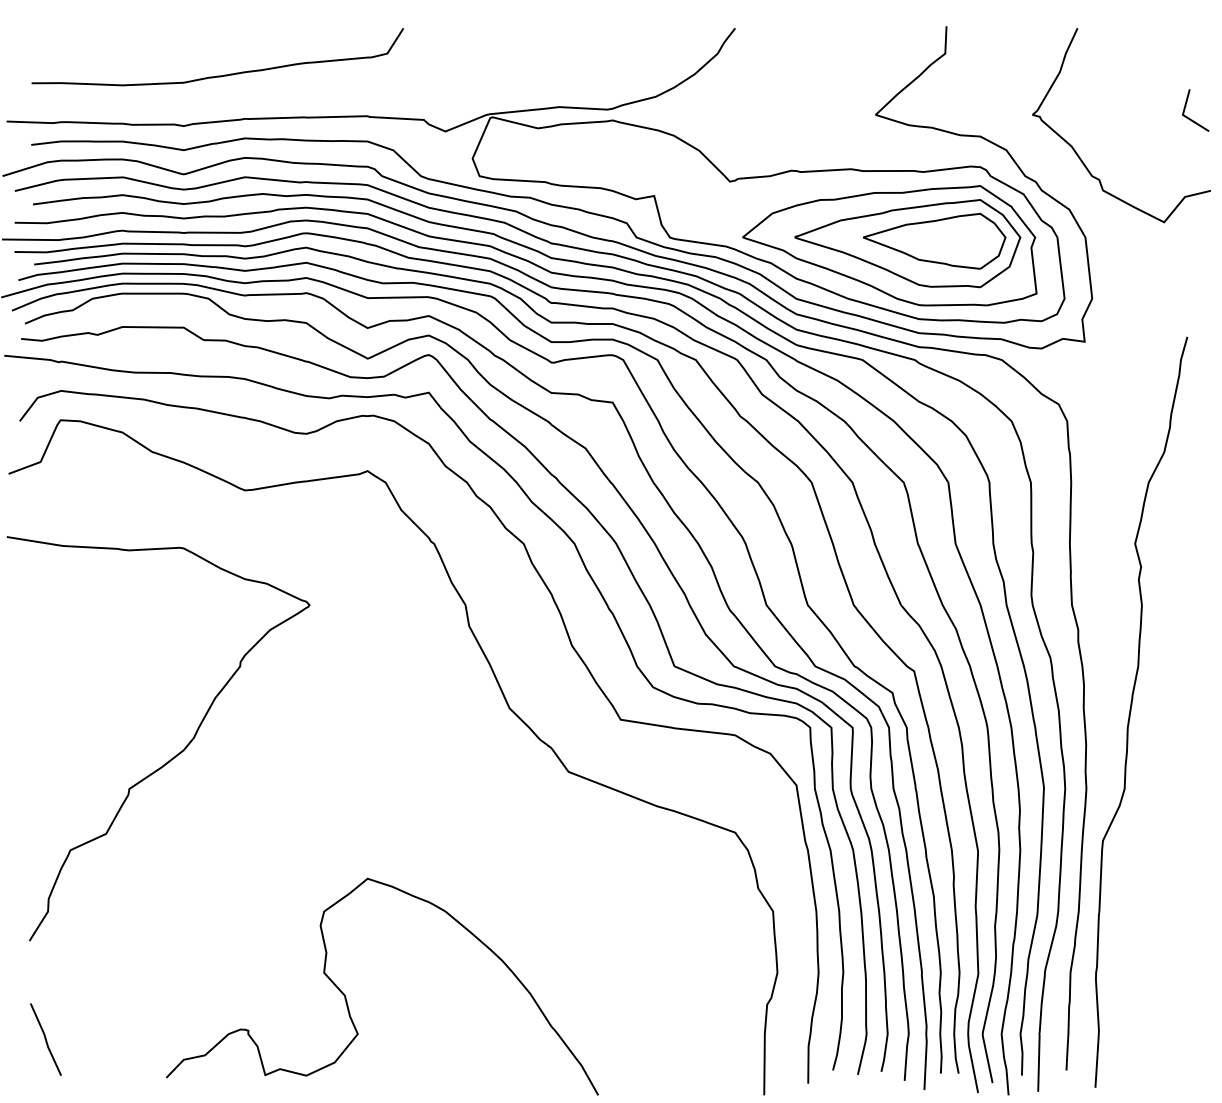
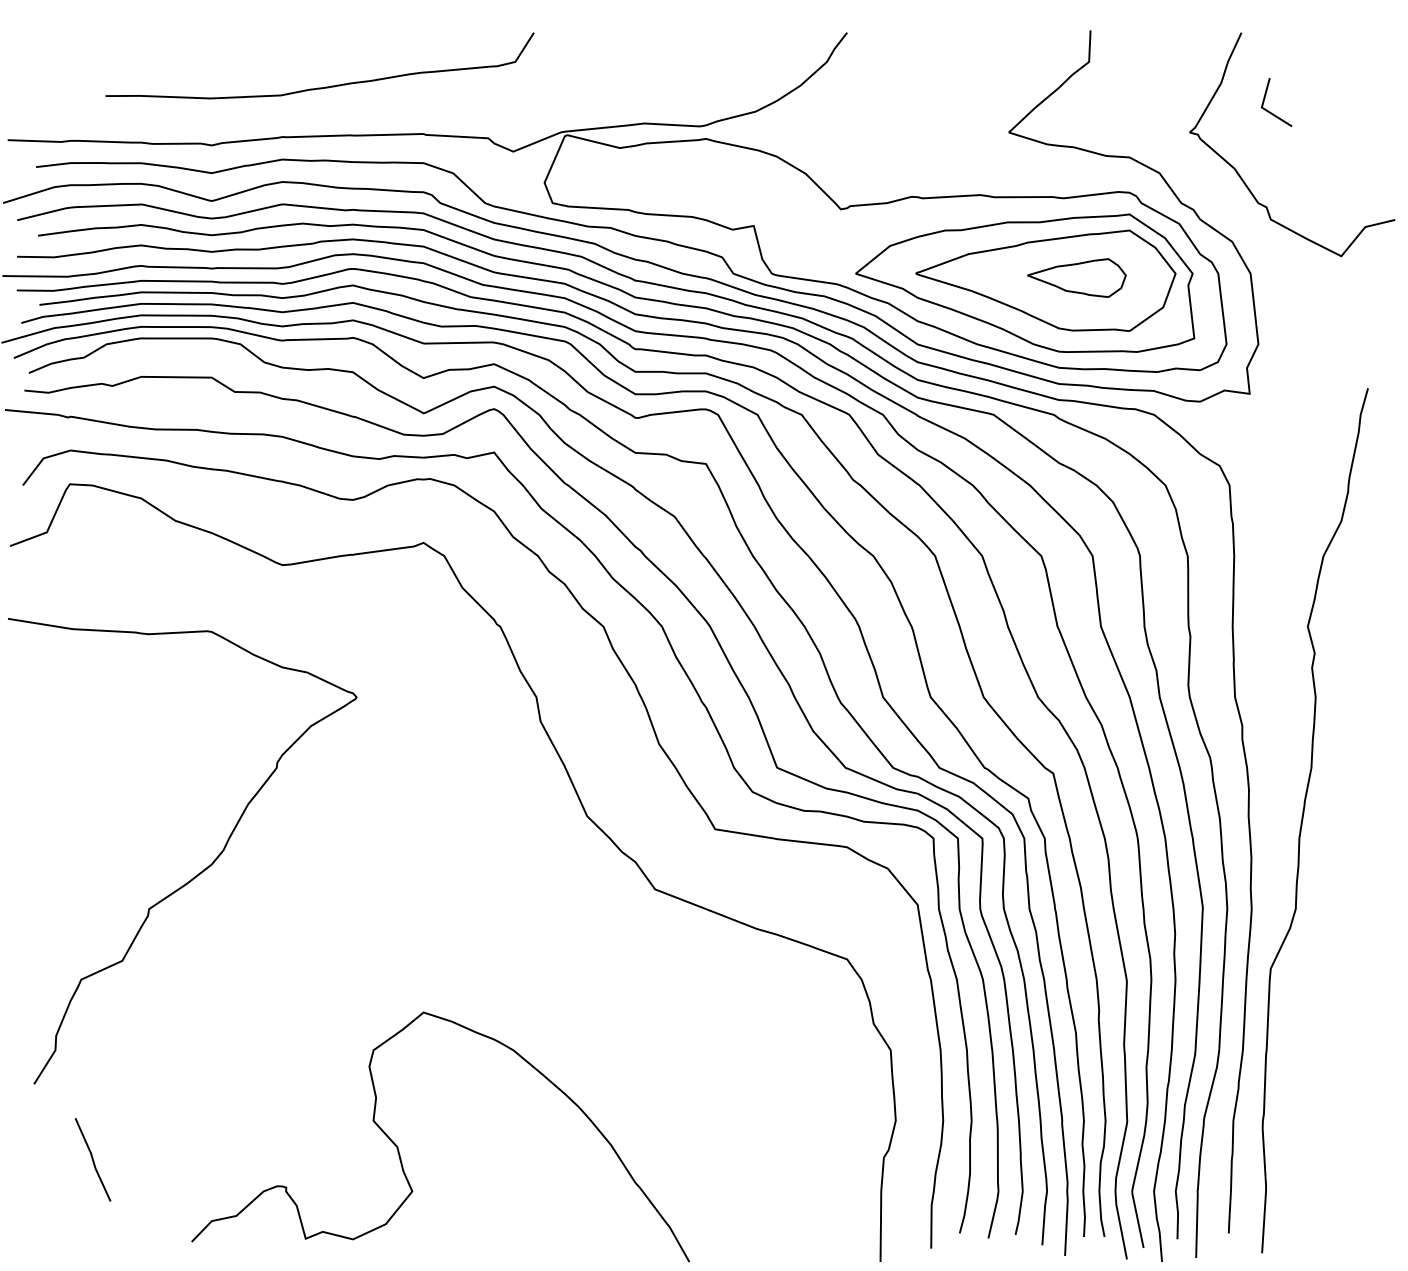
curve: (222, 74) -> (325, 86), moved
line: (1190, 118) -> (1270, 111), moved
part: (934, 240) -> (1076, 277), size x0.6
line: (45, 1039) -> (92, 1159), moved

